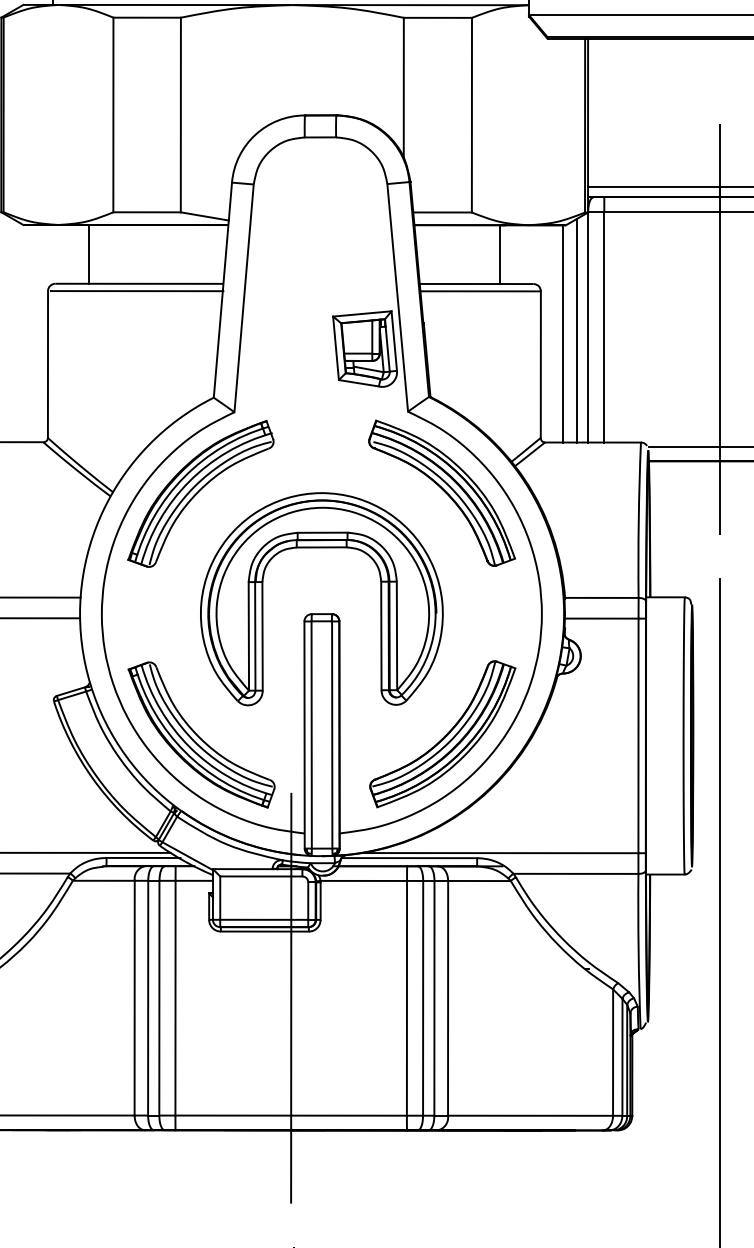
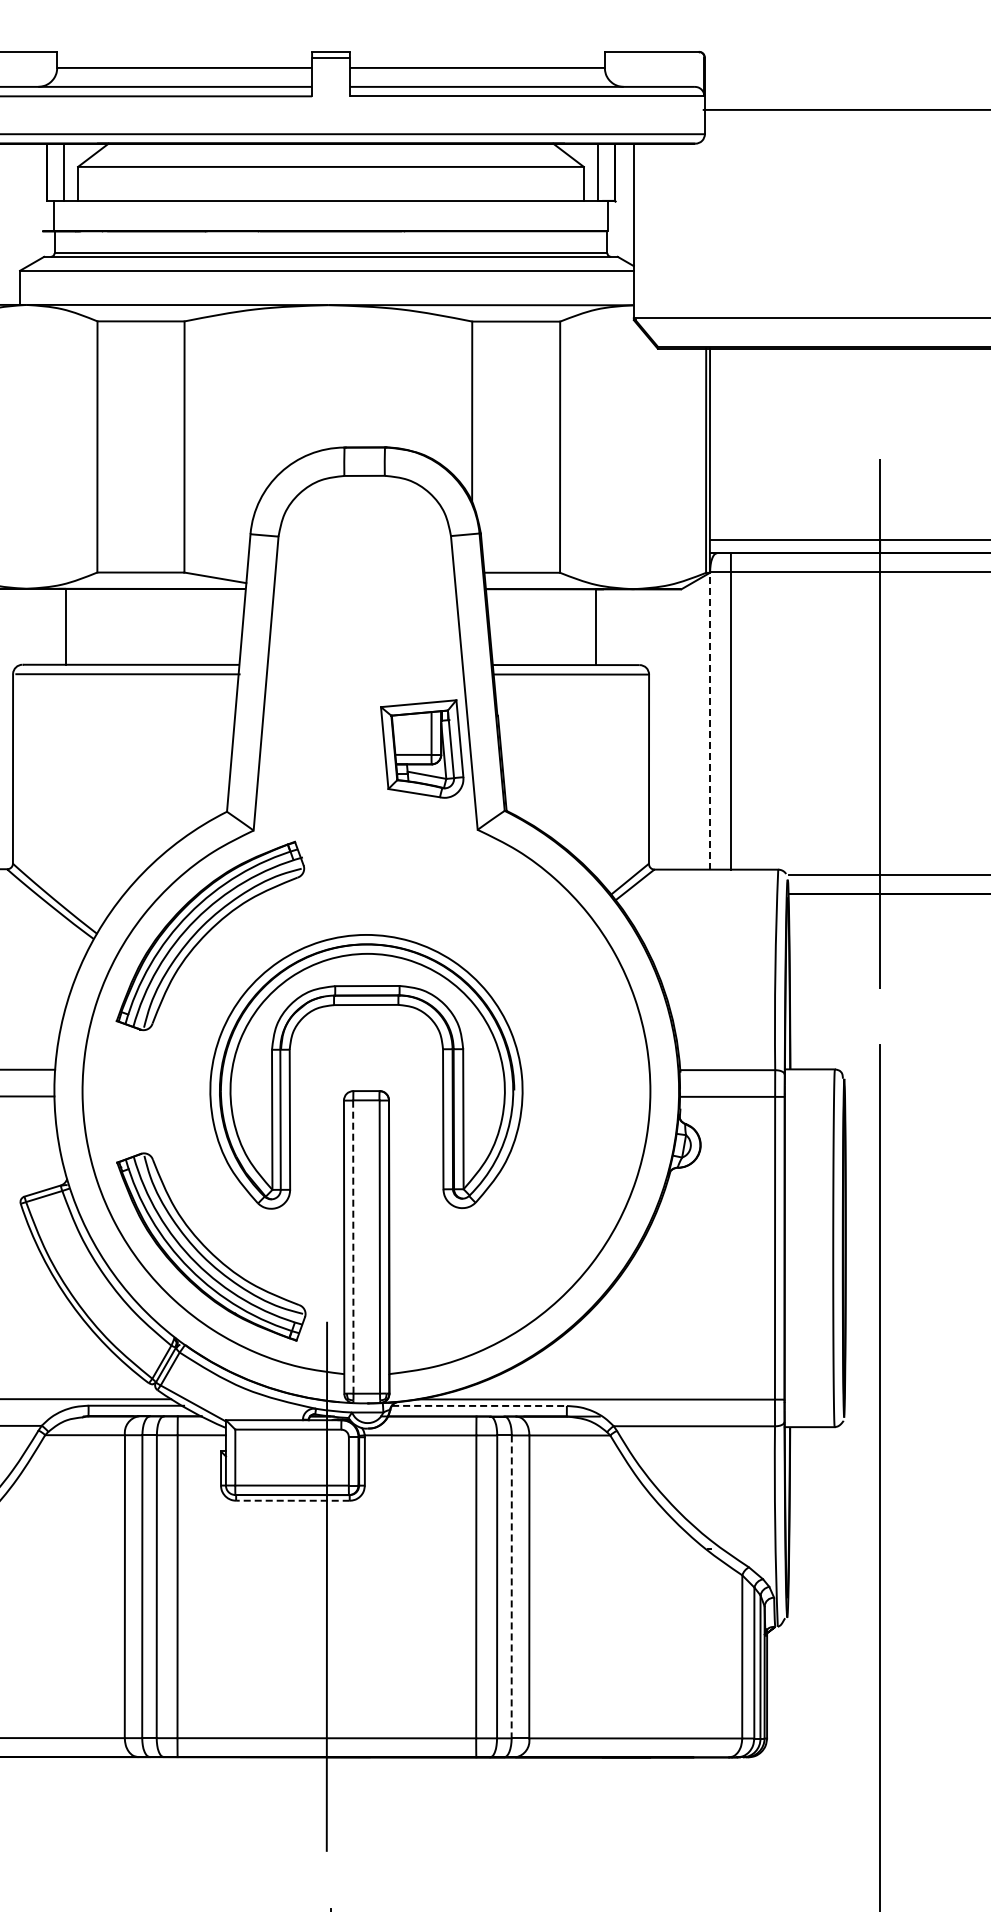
line: (588, 326) -> (710, 720), solid -> dashed
line: (576, 330) -> (695, 725), removed
line: (563, 333) -> (678, 729), removed
part: (442, 492) -> (521, 934), removed
part: (442, 734) -> (522, 1246), removed
line: (311, 735) -> (353, 1247), solid -> dashed
line: (409, 857) -> (479, 1405), solid -> dashed
line: (264, 931) -> (292, 1500), solid -> dashed
line: (434, 998) -> (511, 1587), solid -> dashed

